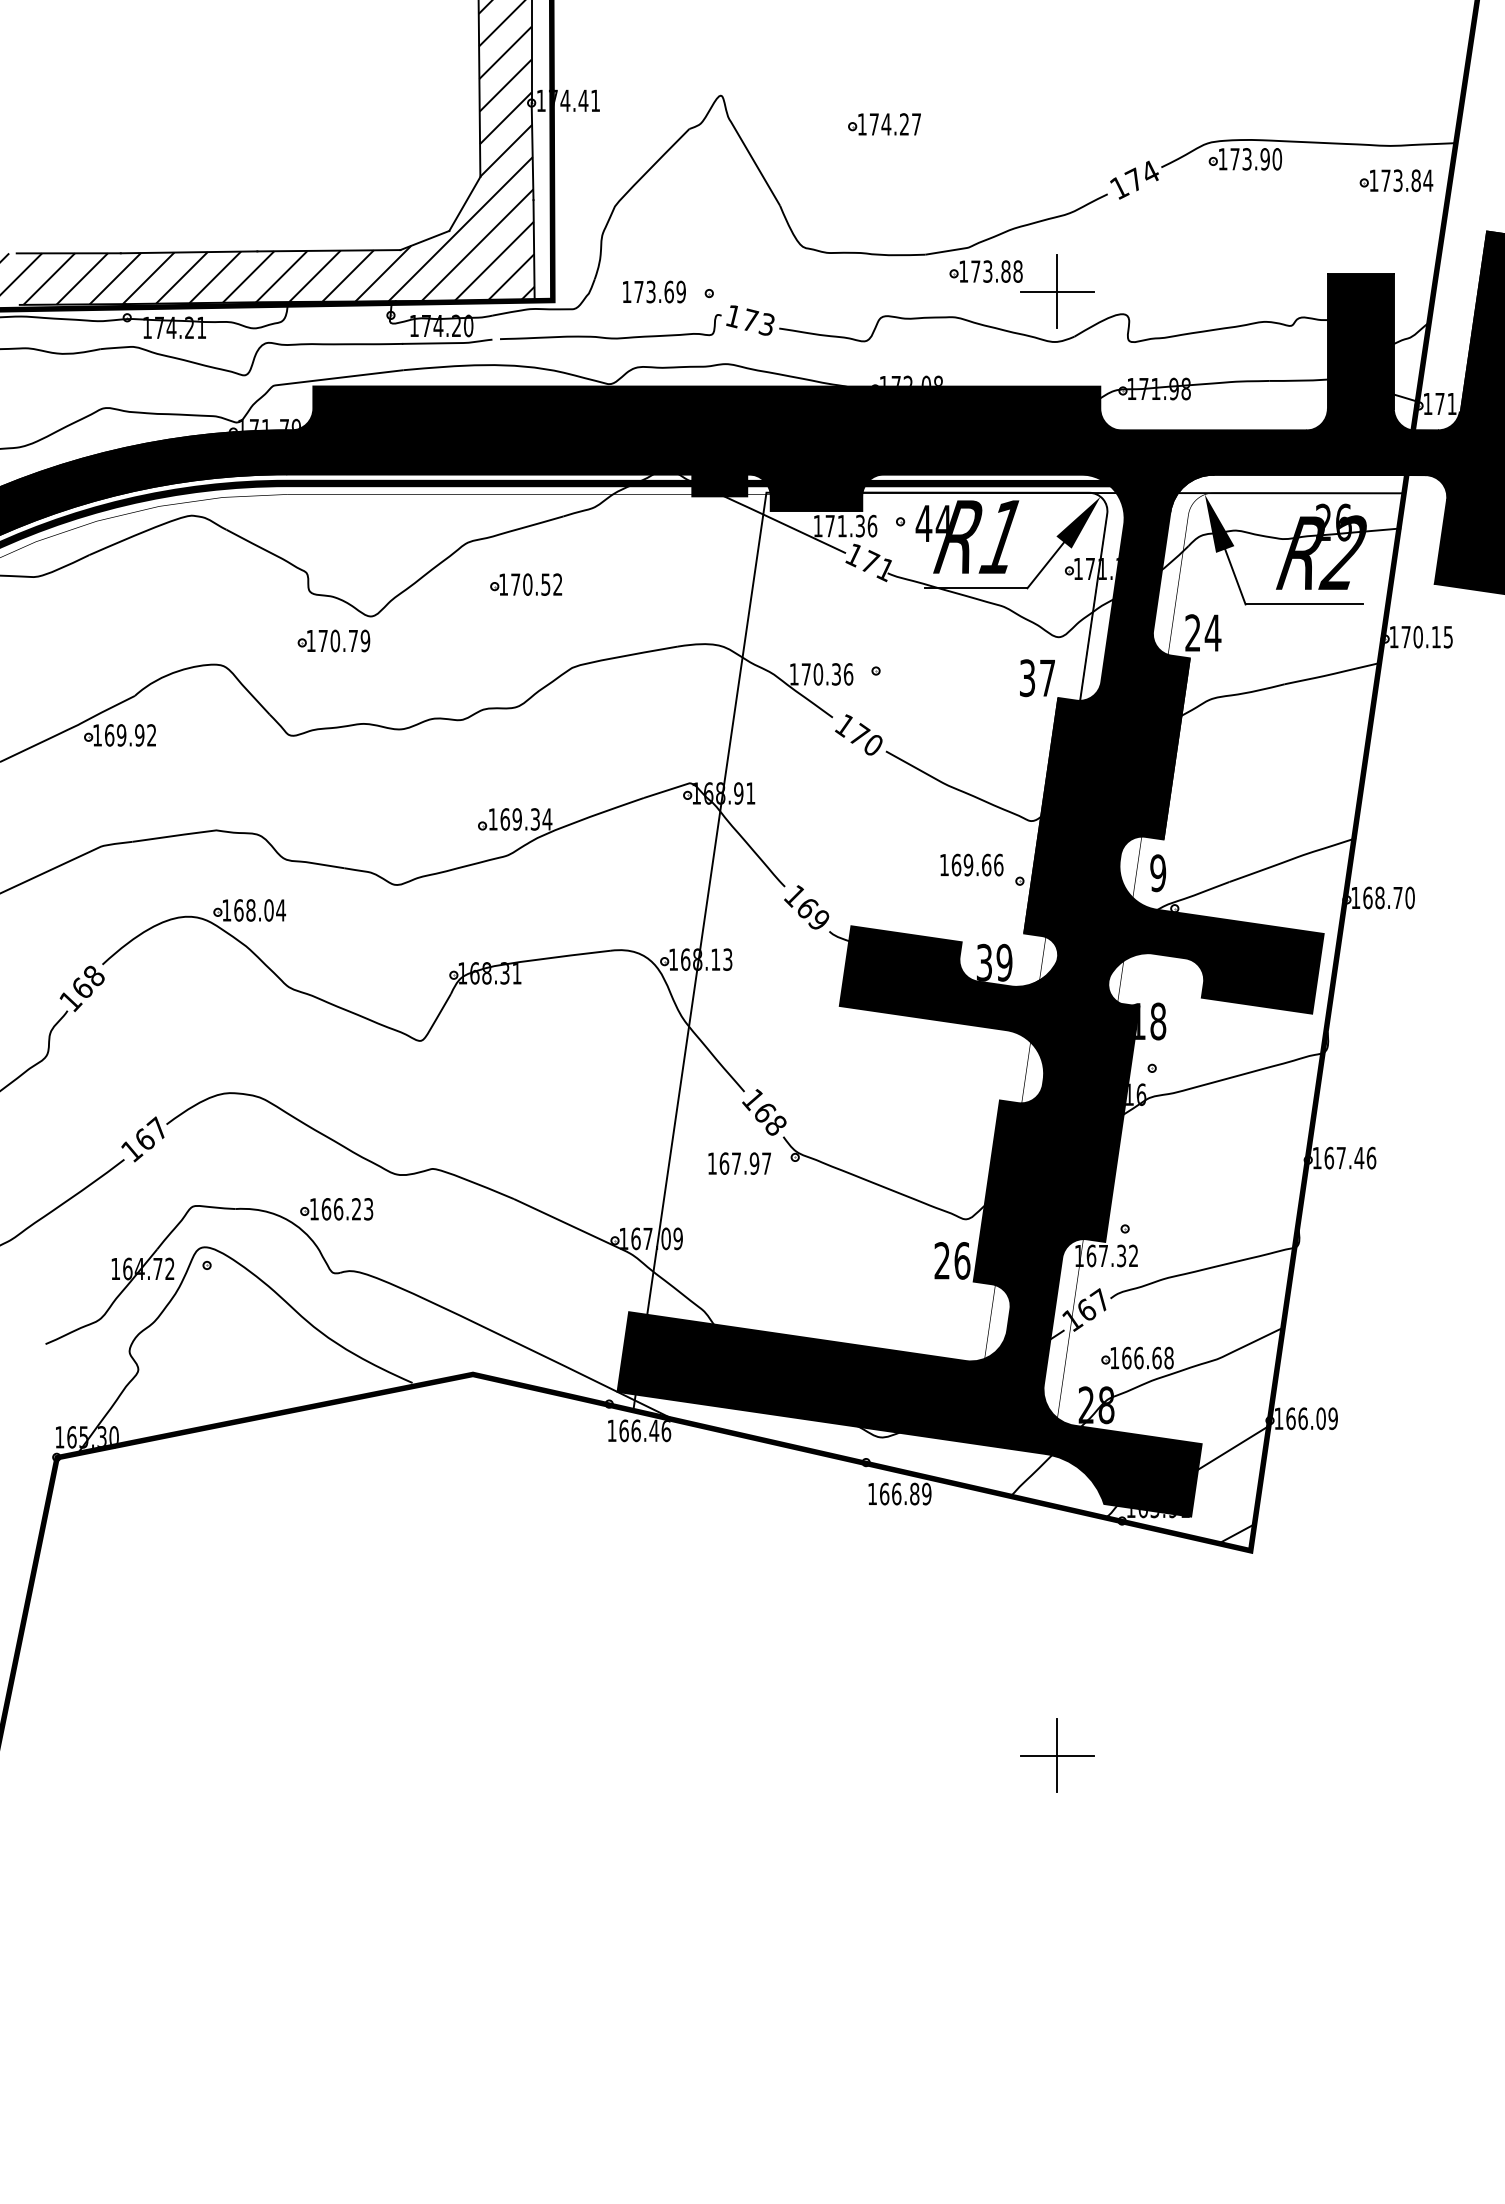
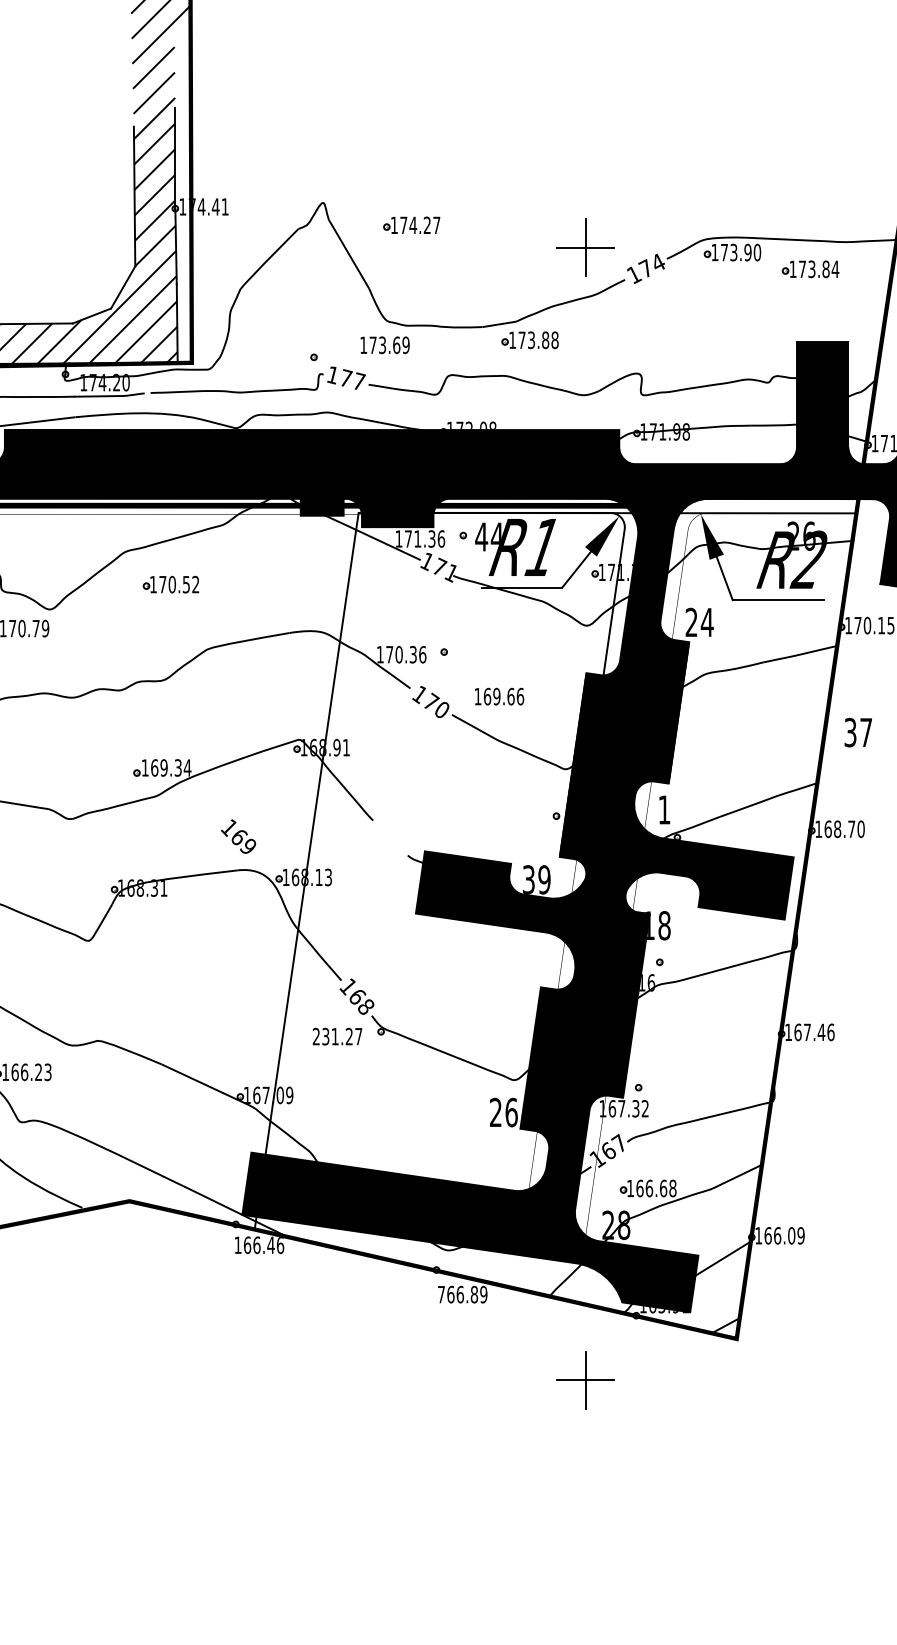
part: (884, 124) -> (411, 225), moved
part: (1396, 180) -> (810, 269), moved
text: (654, 291) -> (385, 344), moved
part: (1057, 291) -> (585, 247), moved
text: (766, 323) -> (358, 380), 173 -> 177
text: (1037, 678) -> (858, 732), moved
text: (971, 864) -> (499, 696), moved
text: (1158, 873) -> (664, 810), 9 -> 1
text: (806, 907) -> (238, 836), moved
text: (733, 1163) -> (332, 1036), 167.97 -> 231.27
text: (872, 1493) -> (441, 1294), 166.89 -> 766.89
part: (1057, 1755) -> (585, 1380), moved

